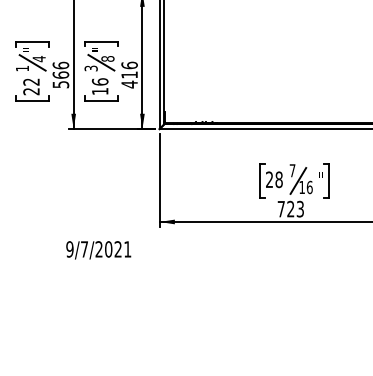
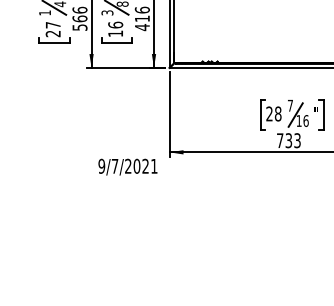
text: (31, 81) -> (53, 24), 22 -> 27
text: (290, 209) -> (288, 140), 723 -> 733
text: (98, 250) -> (127, 167), moved

